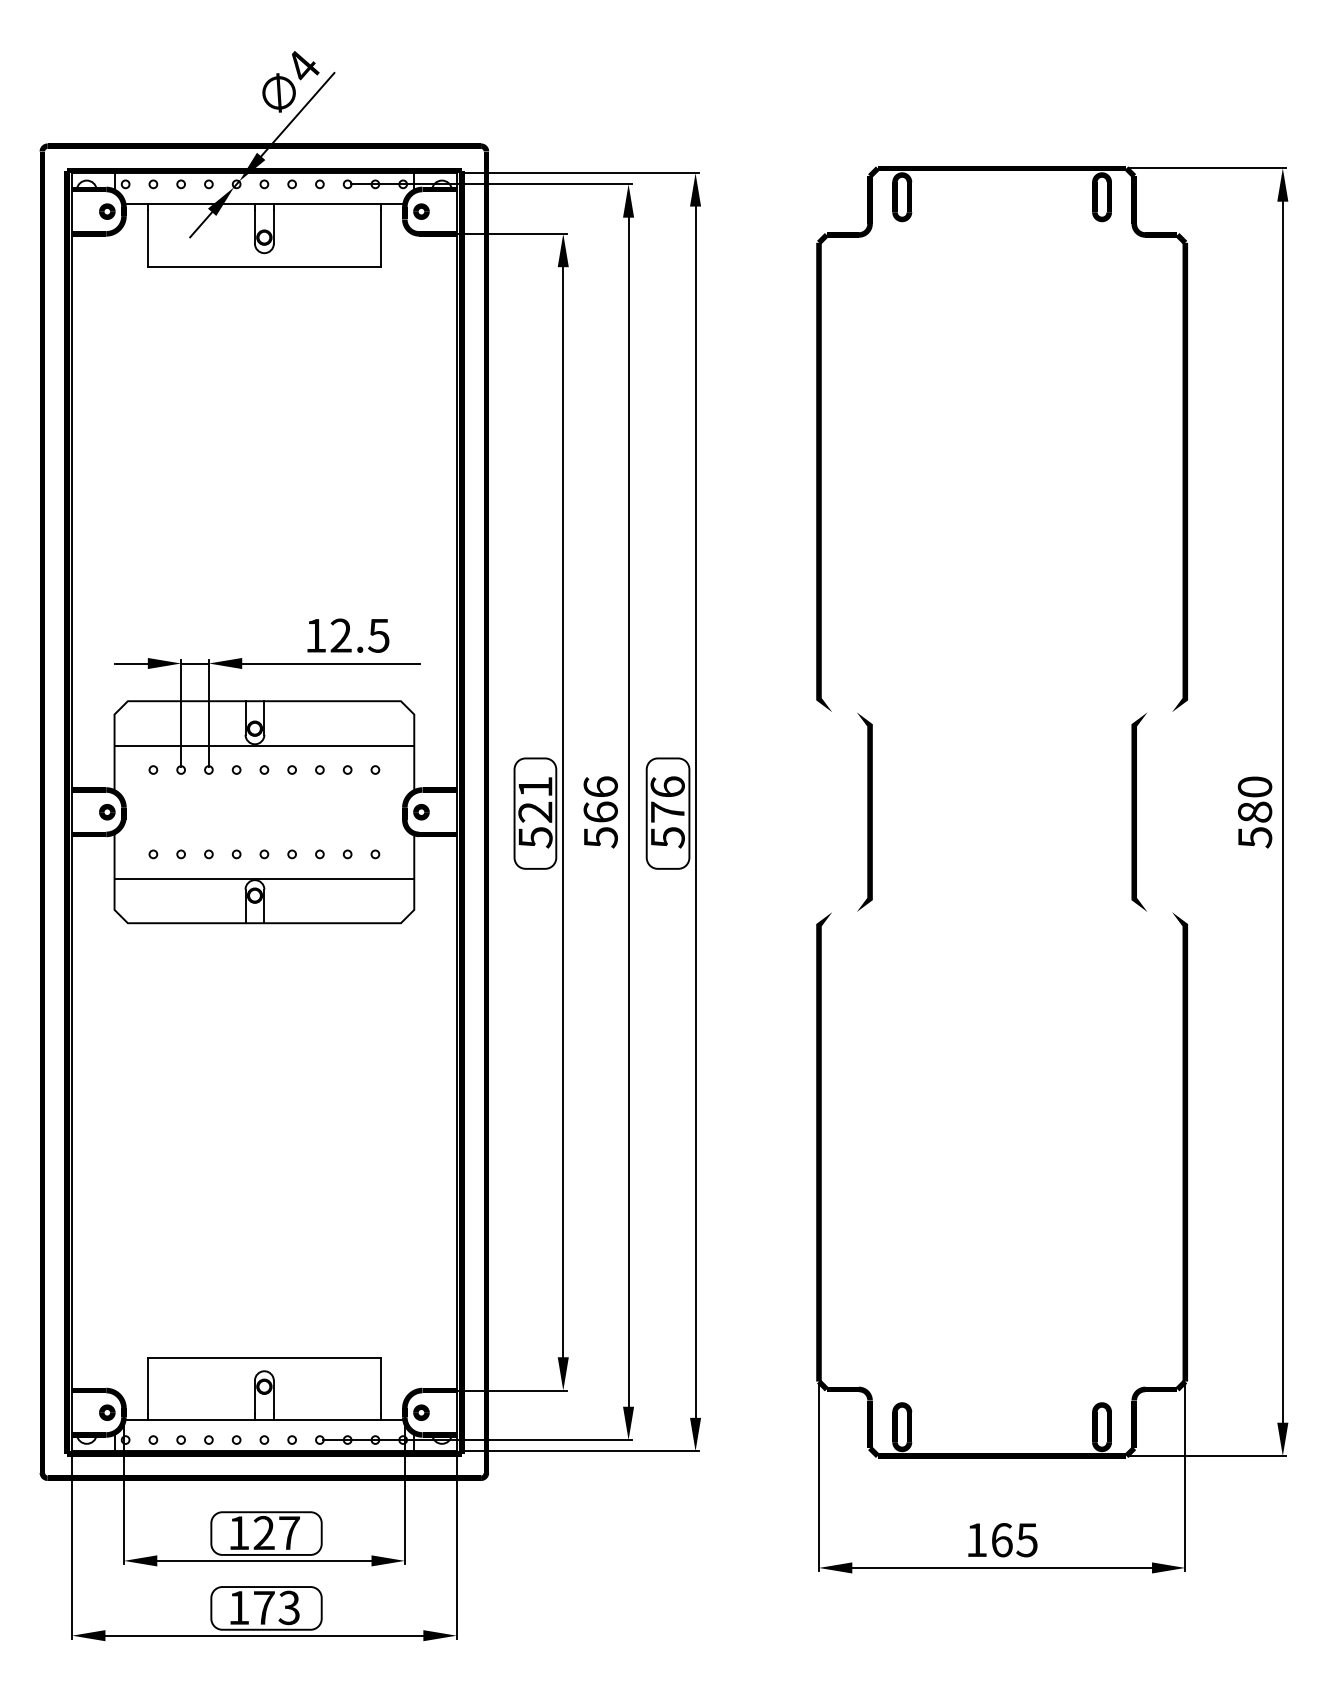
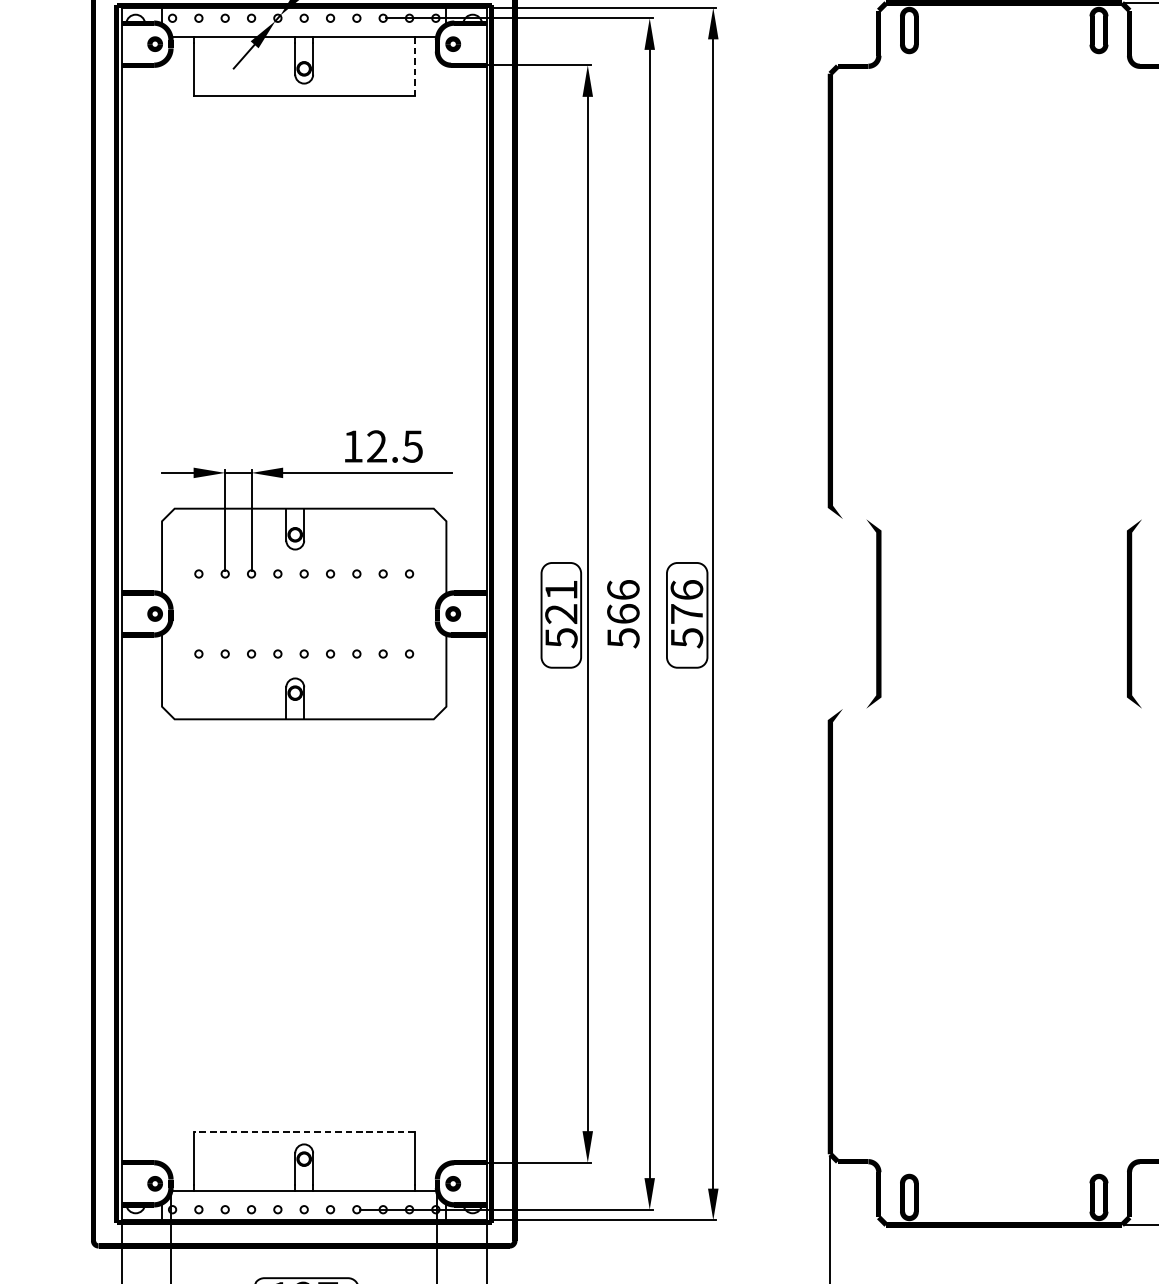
line: (380, 237) -> (414, 68), solid -> dashed
line: (264, 745) -> (304, 550), removed
line: (264, 878) -> (304, 676), removed
line: (264, 1357) -> (304, 1131), solid -> dashed

